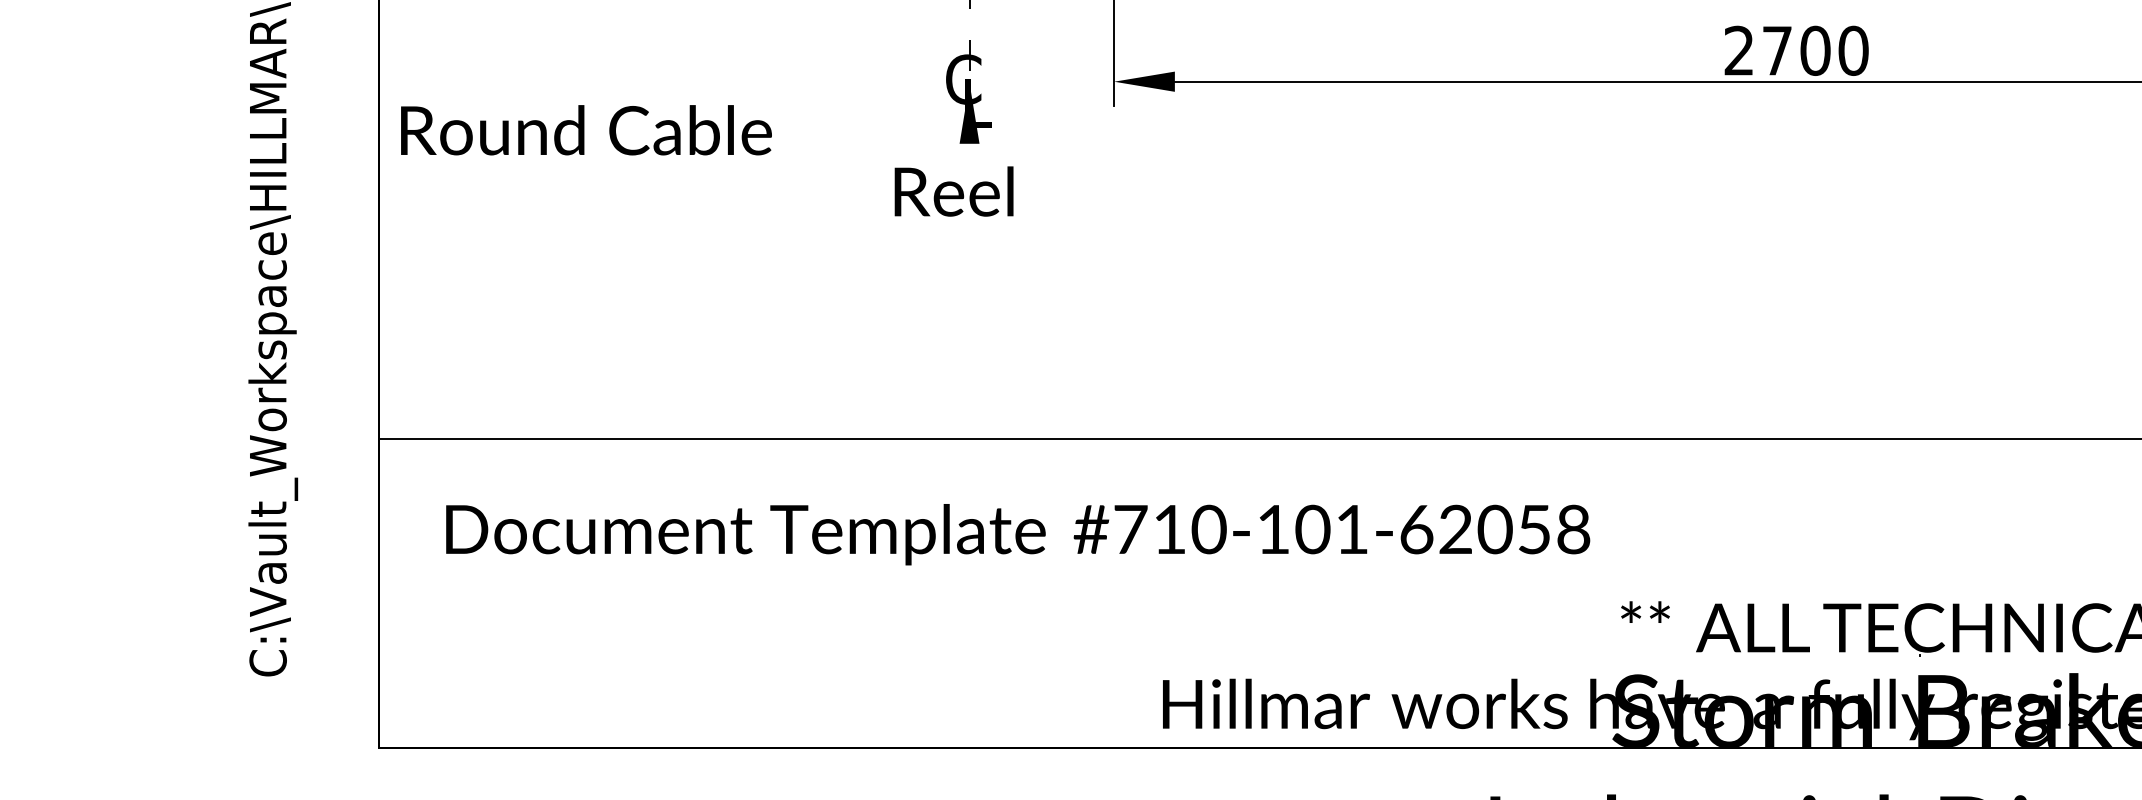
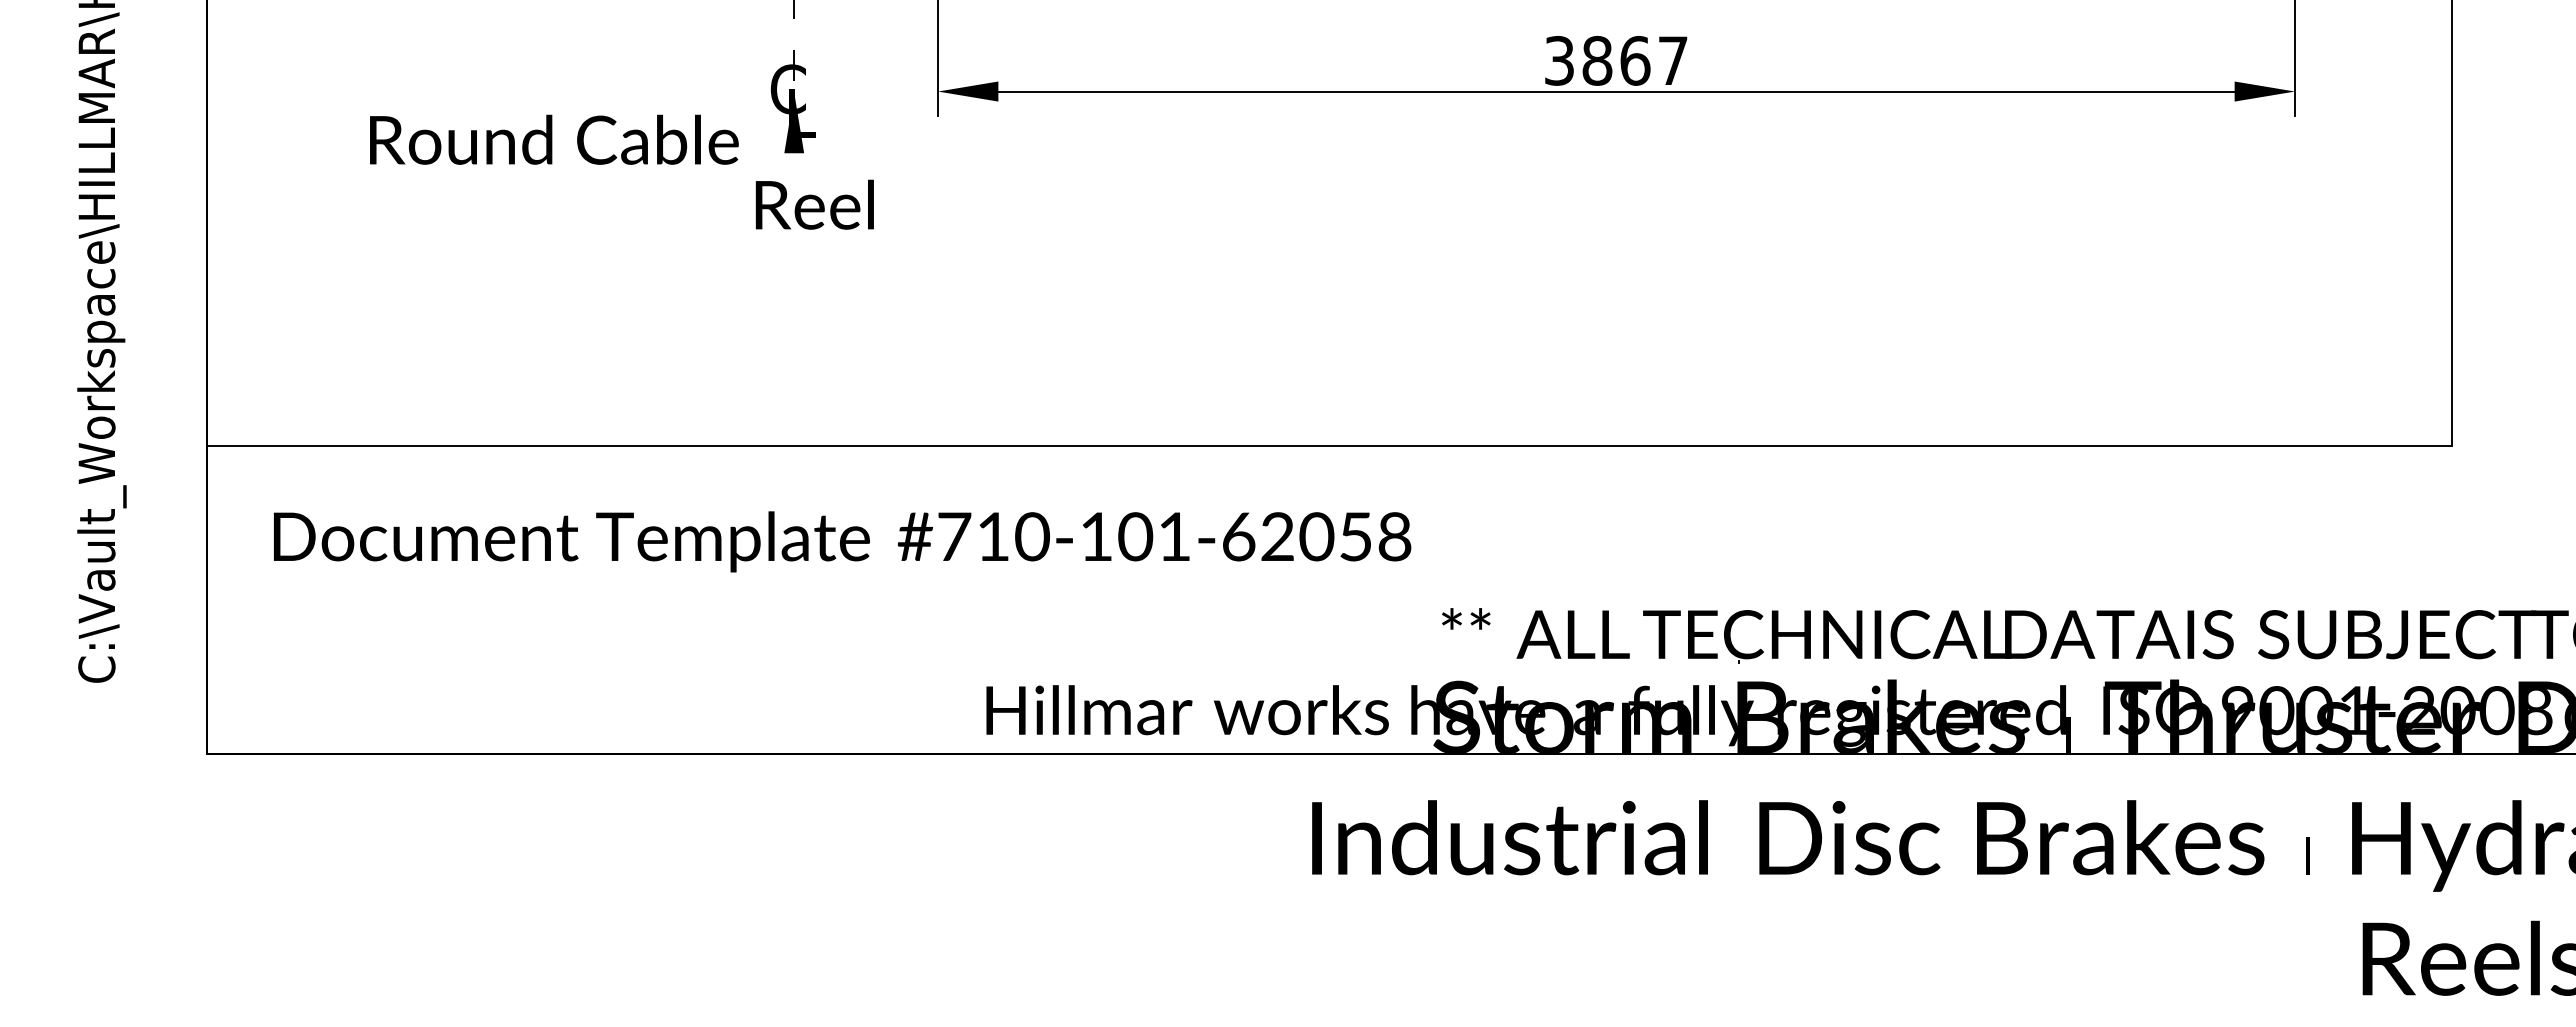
text: (1796, 50) -> (1616, 60), 2700 -> 3867
text: (586, 129) -> (554, 139), moved
text: (953, 191) -> (814, 204), moved

